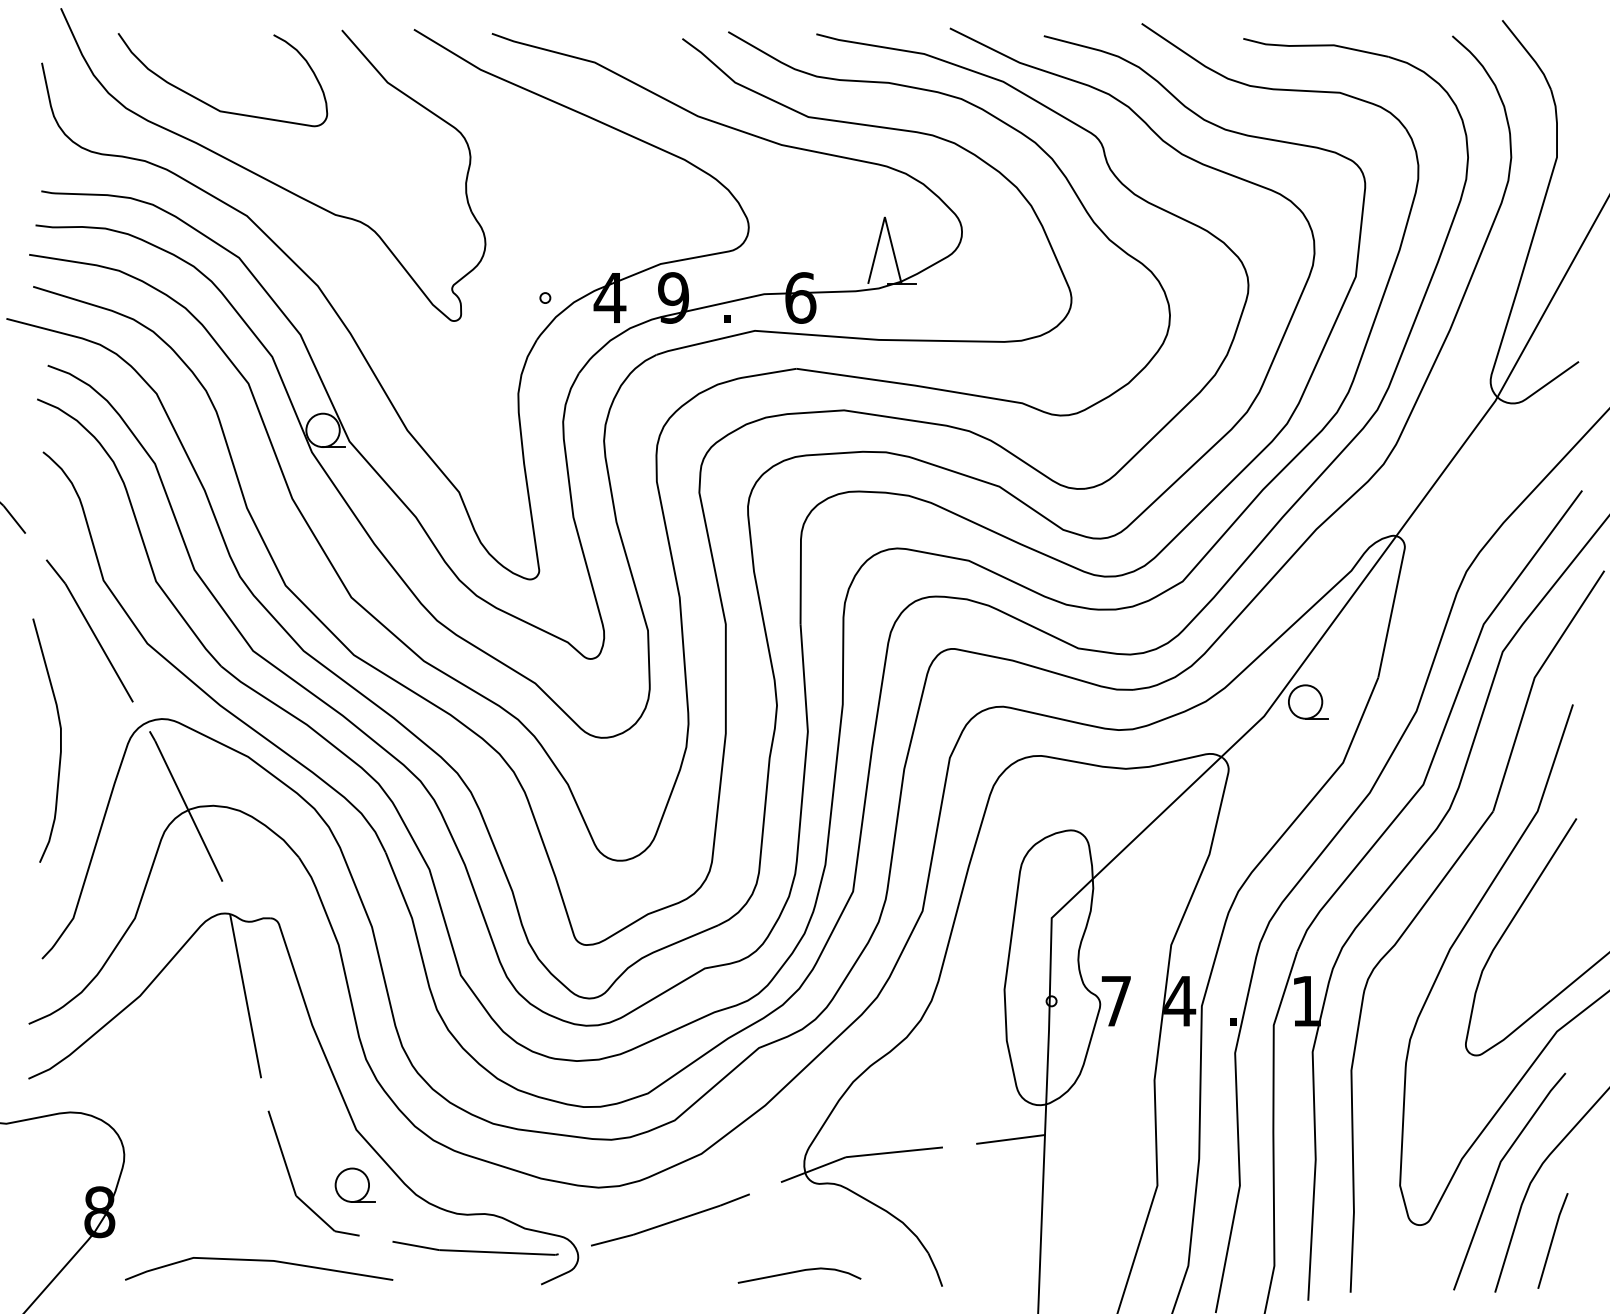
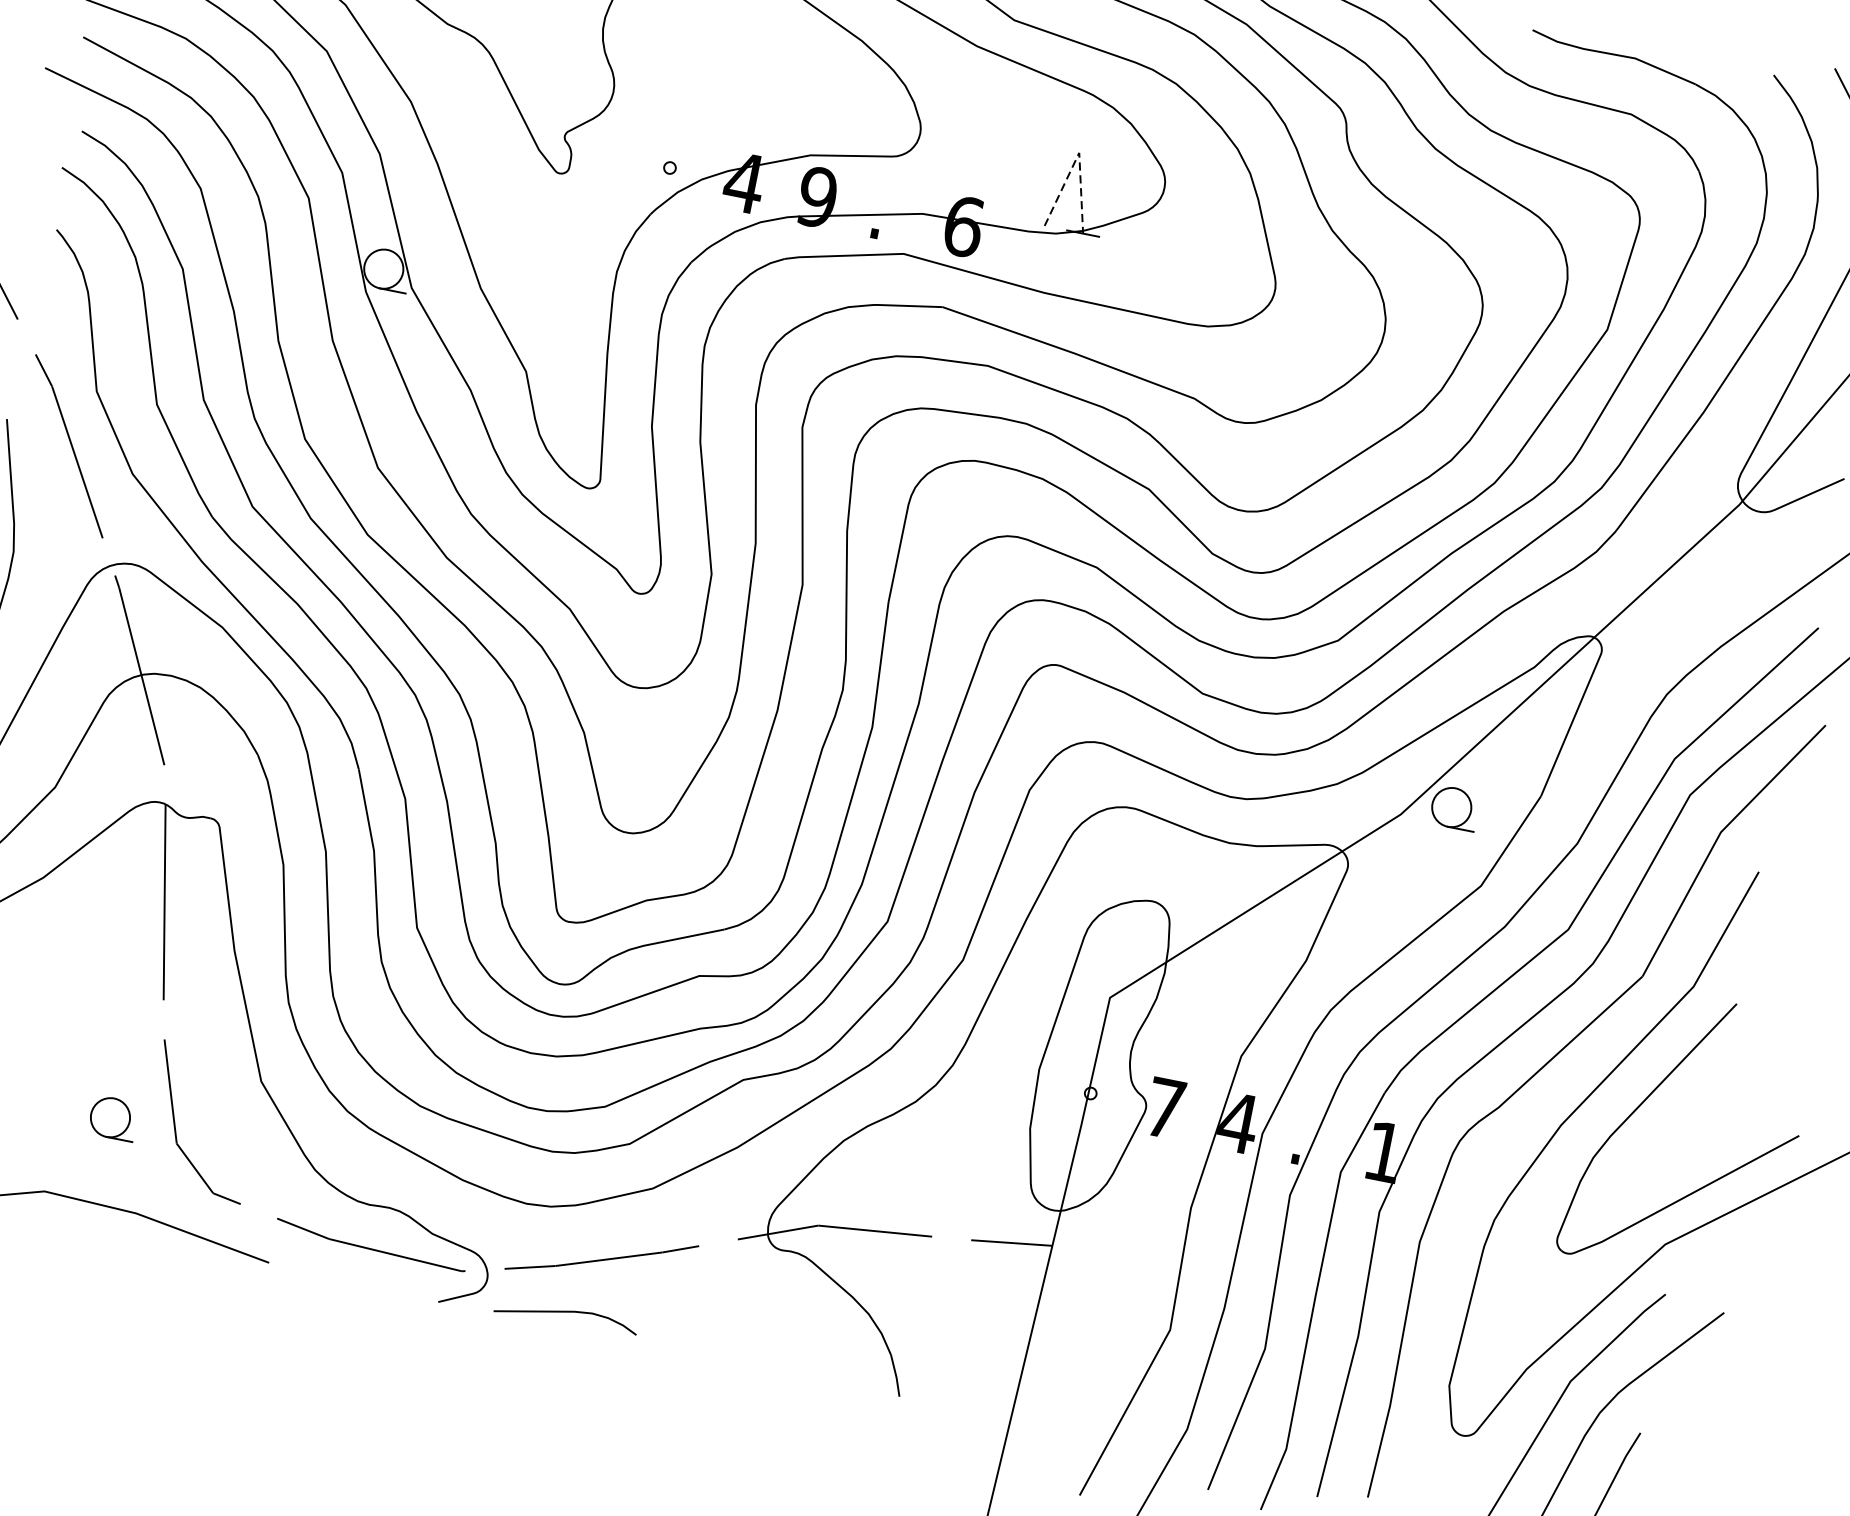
line: (884, 217) -> (1078, 153), solid -> dashed
part: (354, 1184) -> (113, 1117), moved
curve: (798, 1272) -> (565, 1313), moved

